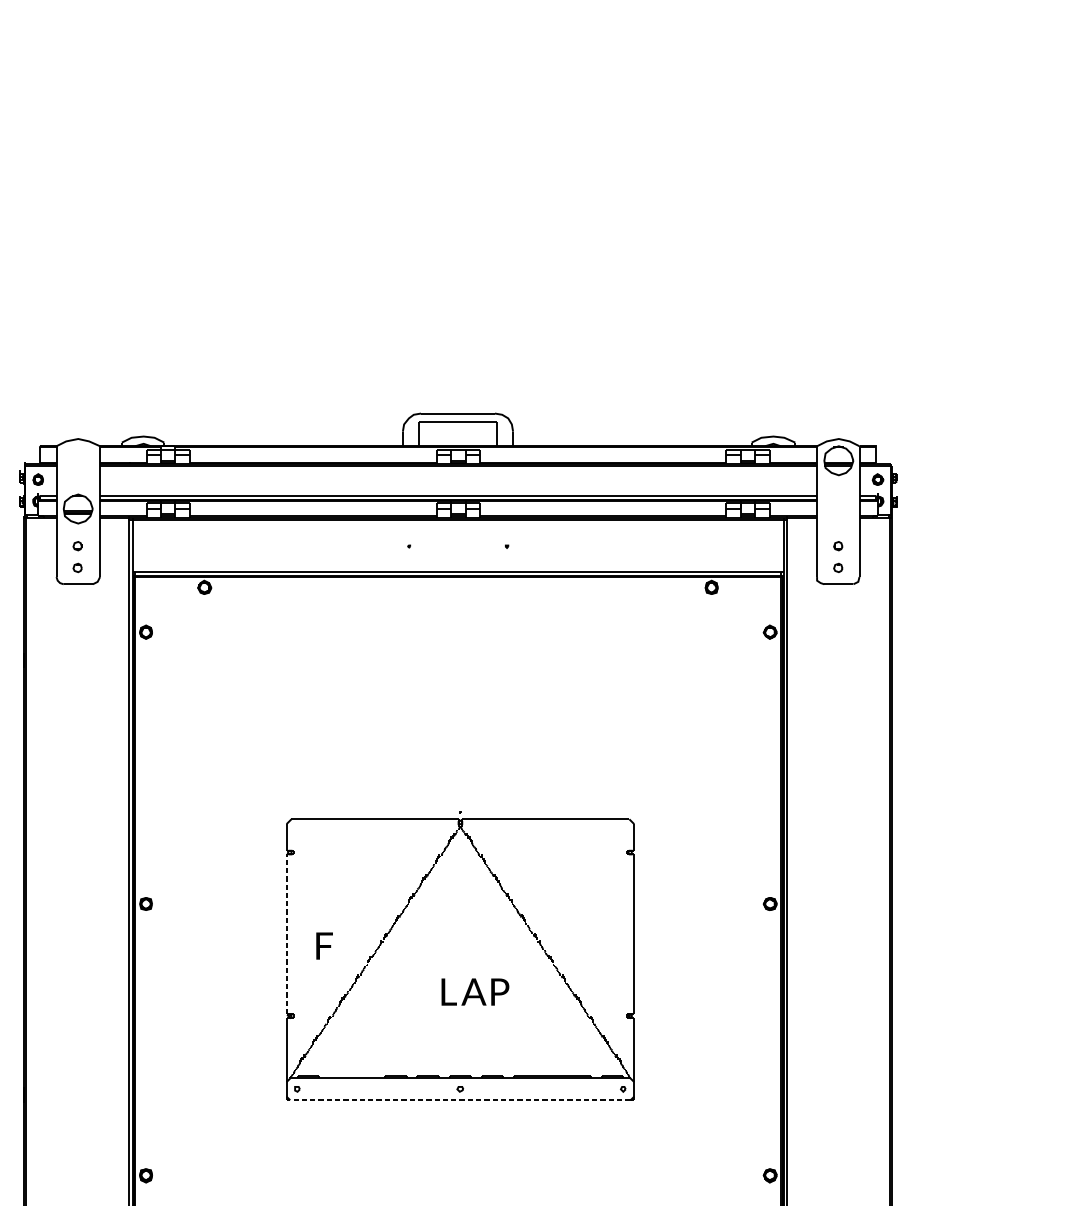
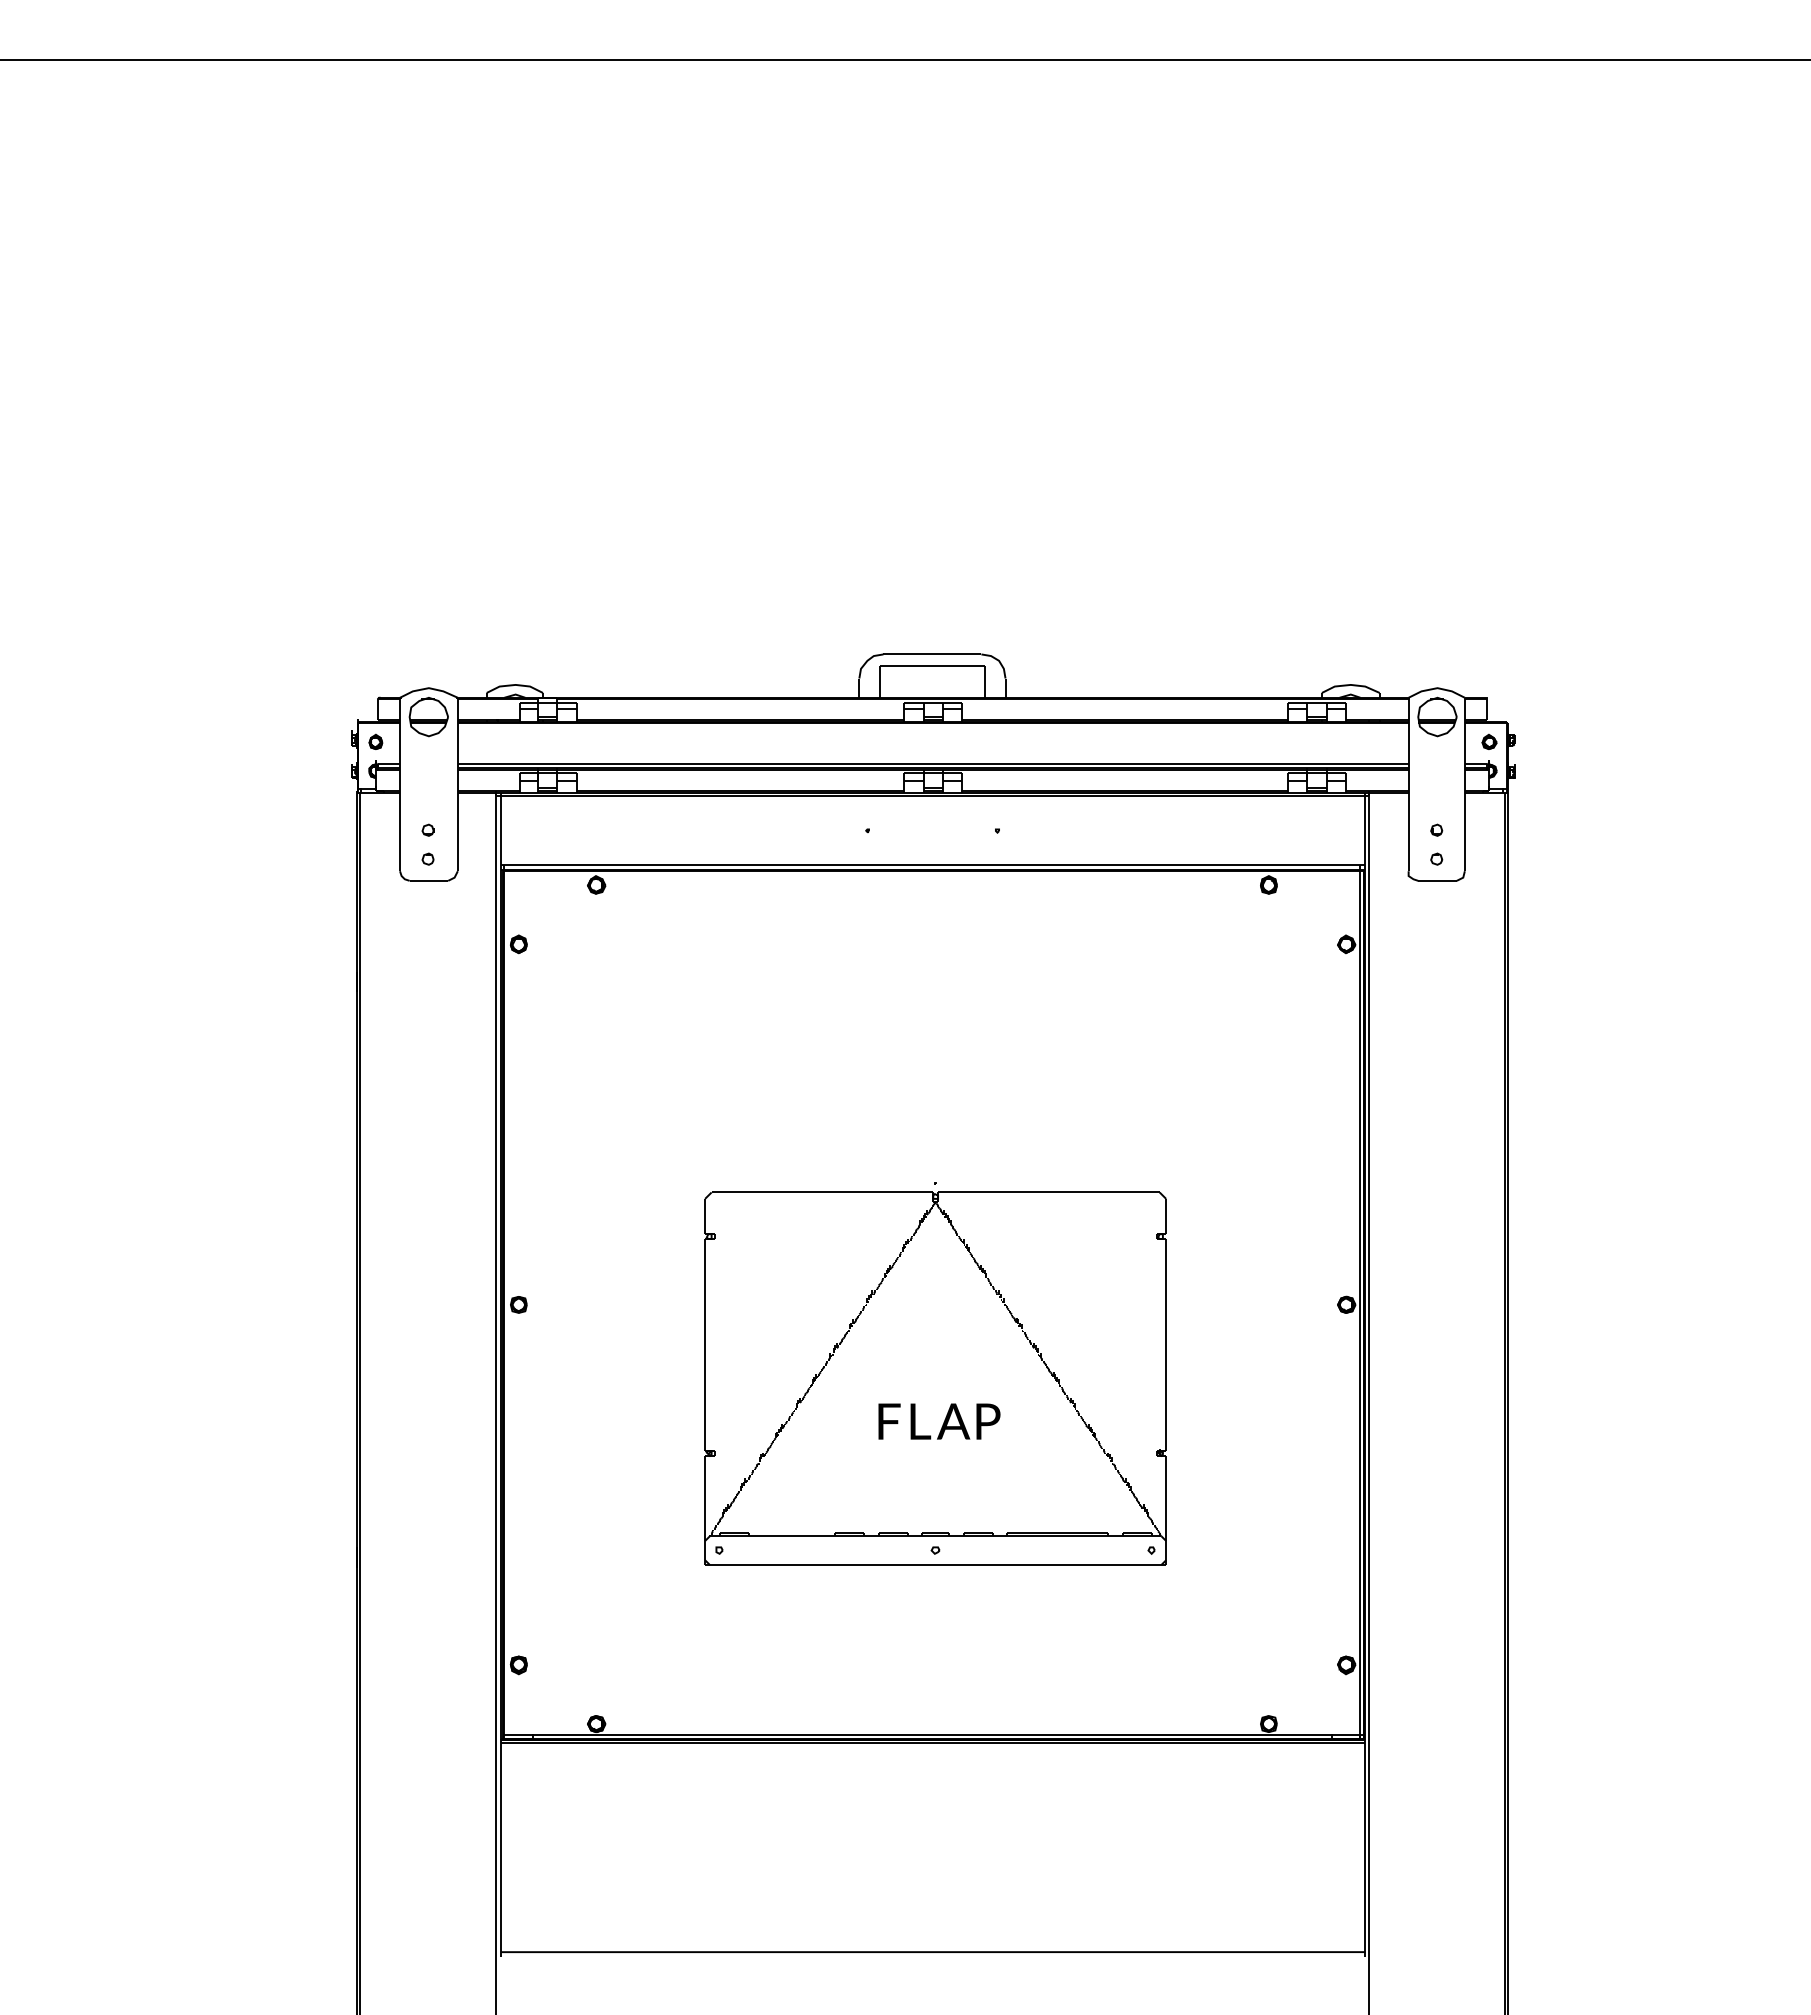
part: (77, 509) -> (428, 717), moved
line: (286, 933) -> (705, 1344), dashed -> solid
text: (324, 946) -> (889, 1421), moved
line: (460, 1100) -> (935, 1565), dashed -> solid

